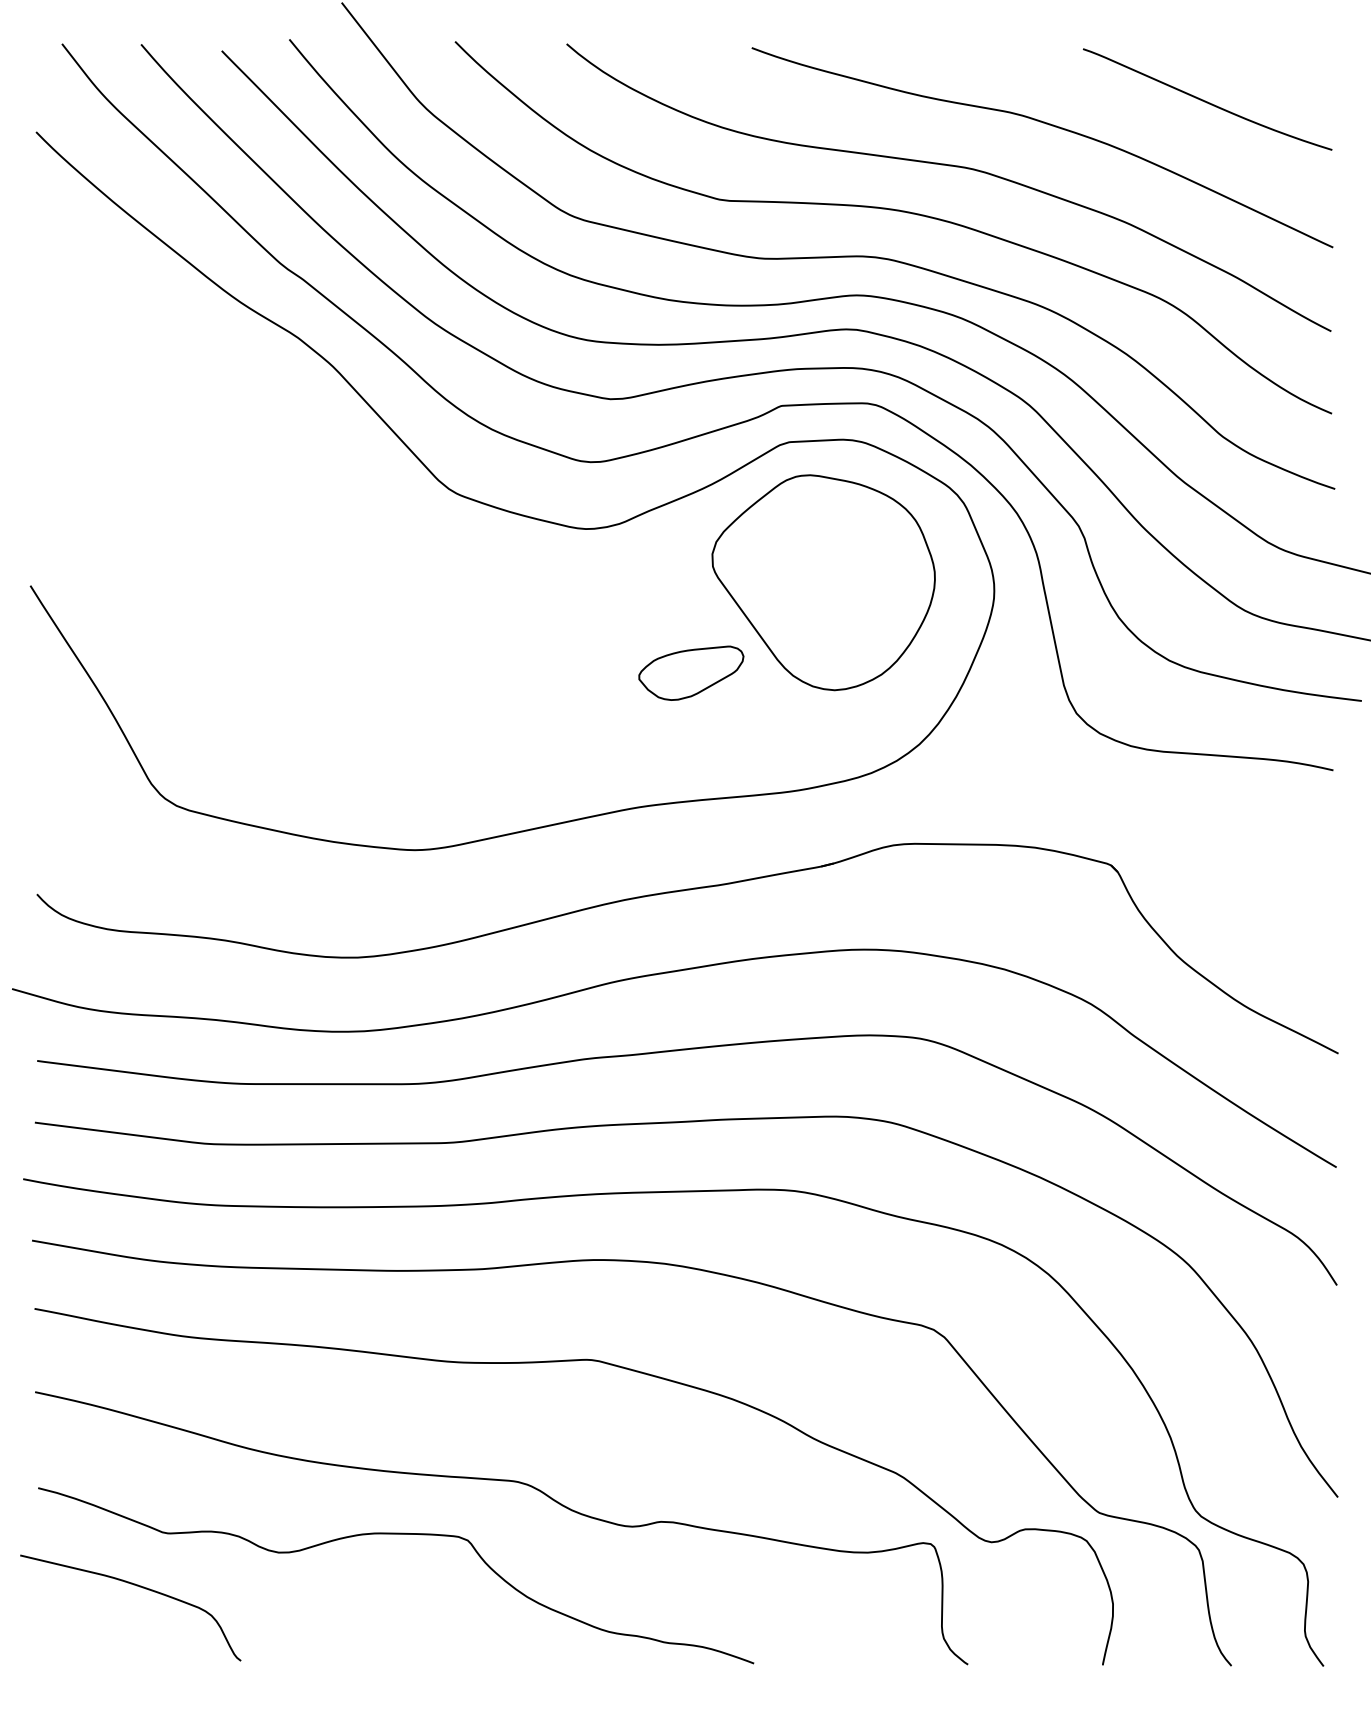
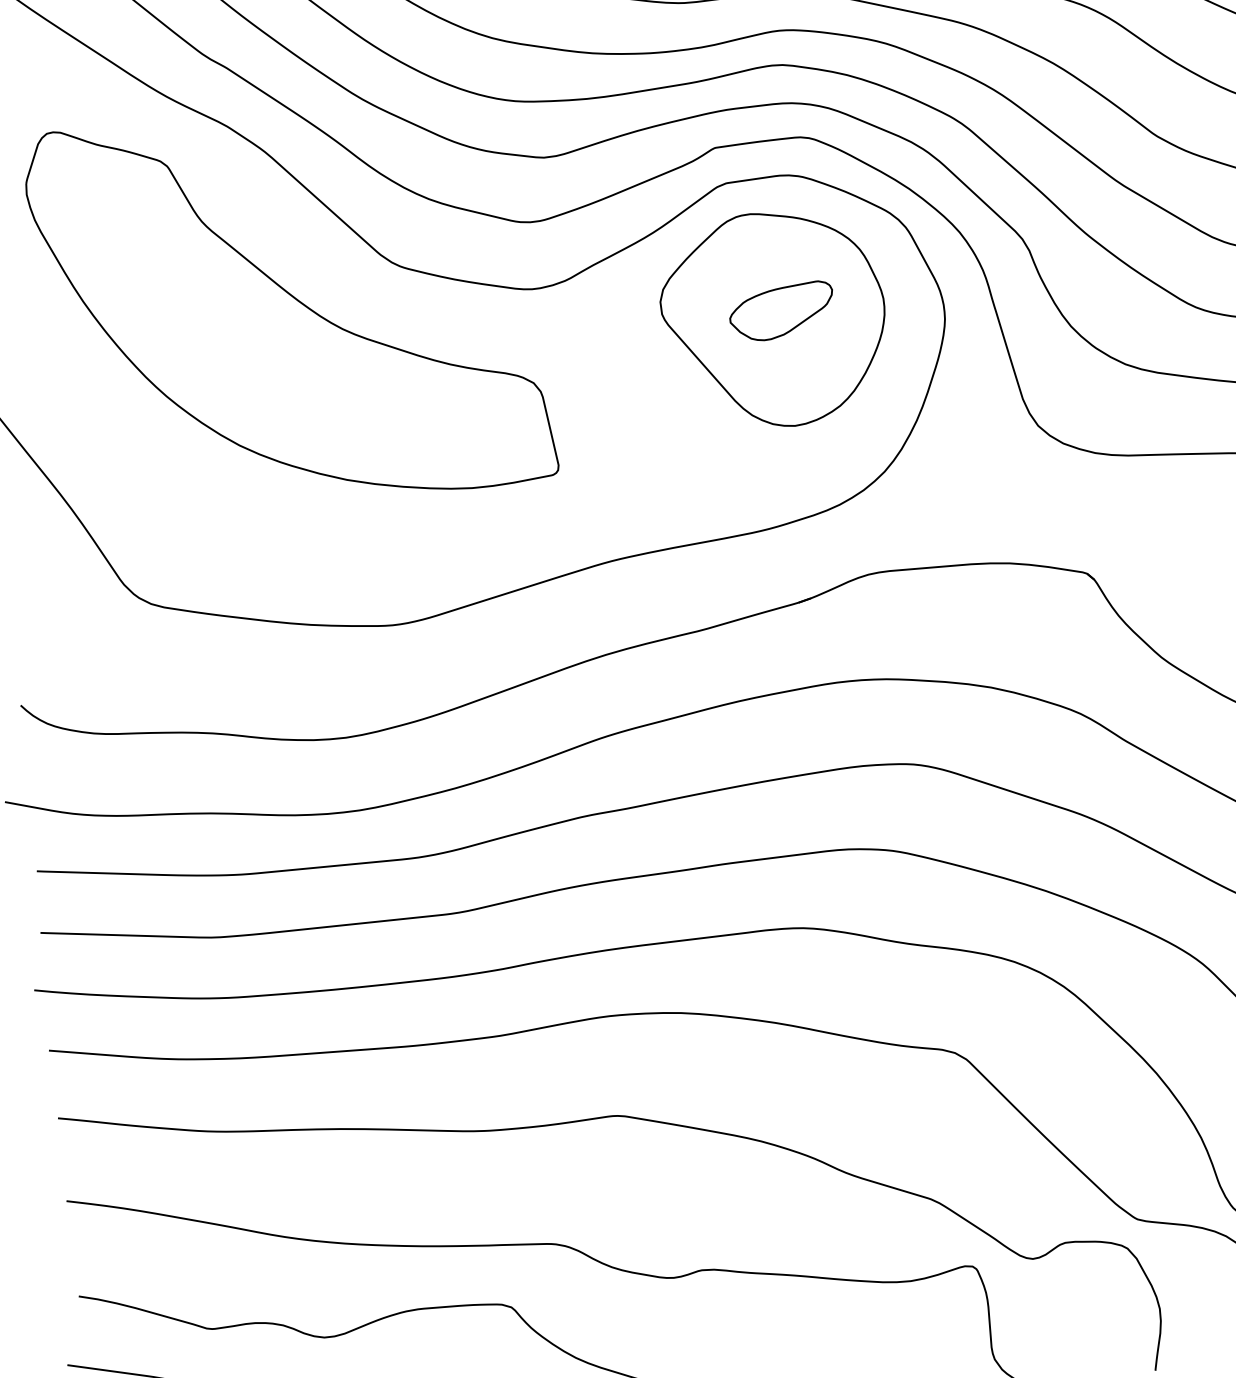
part: (343, 524) -> (290, 307), added
part: (691, 672) -> (781, 310), moved

